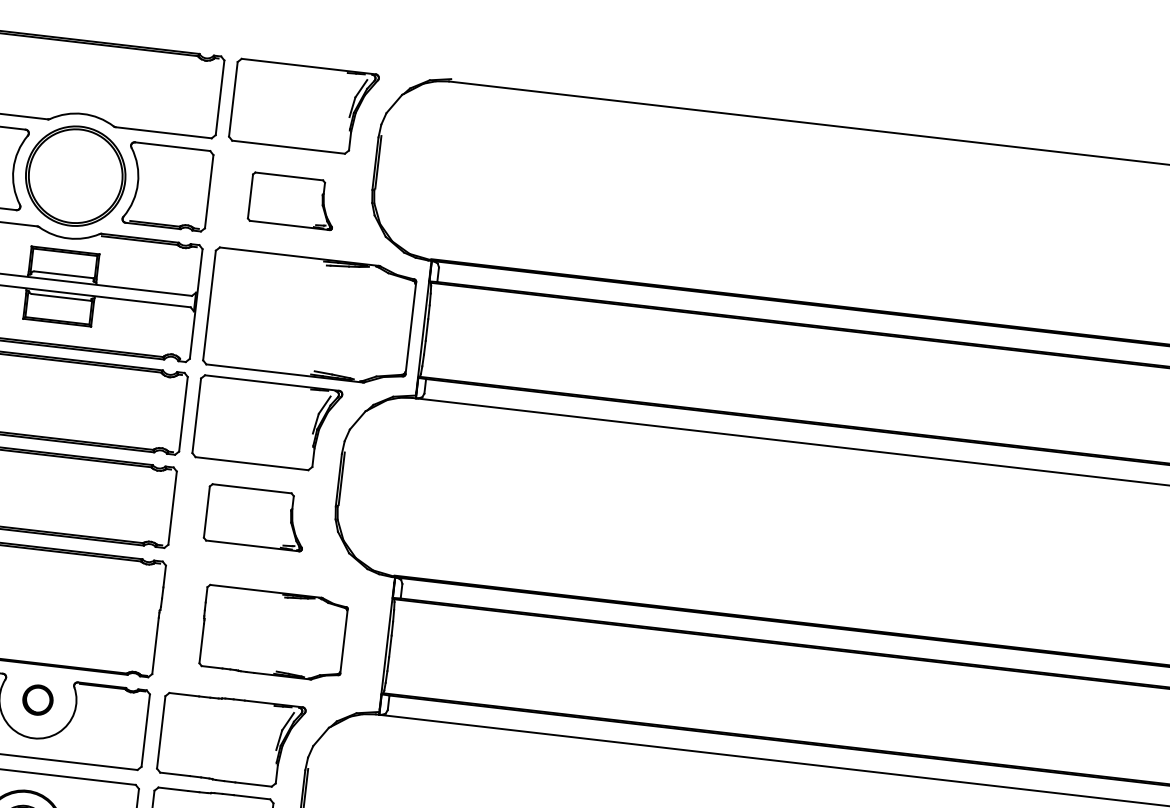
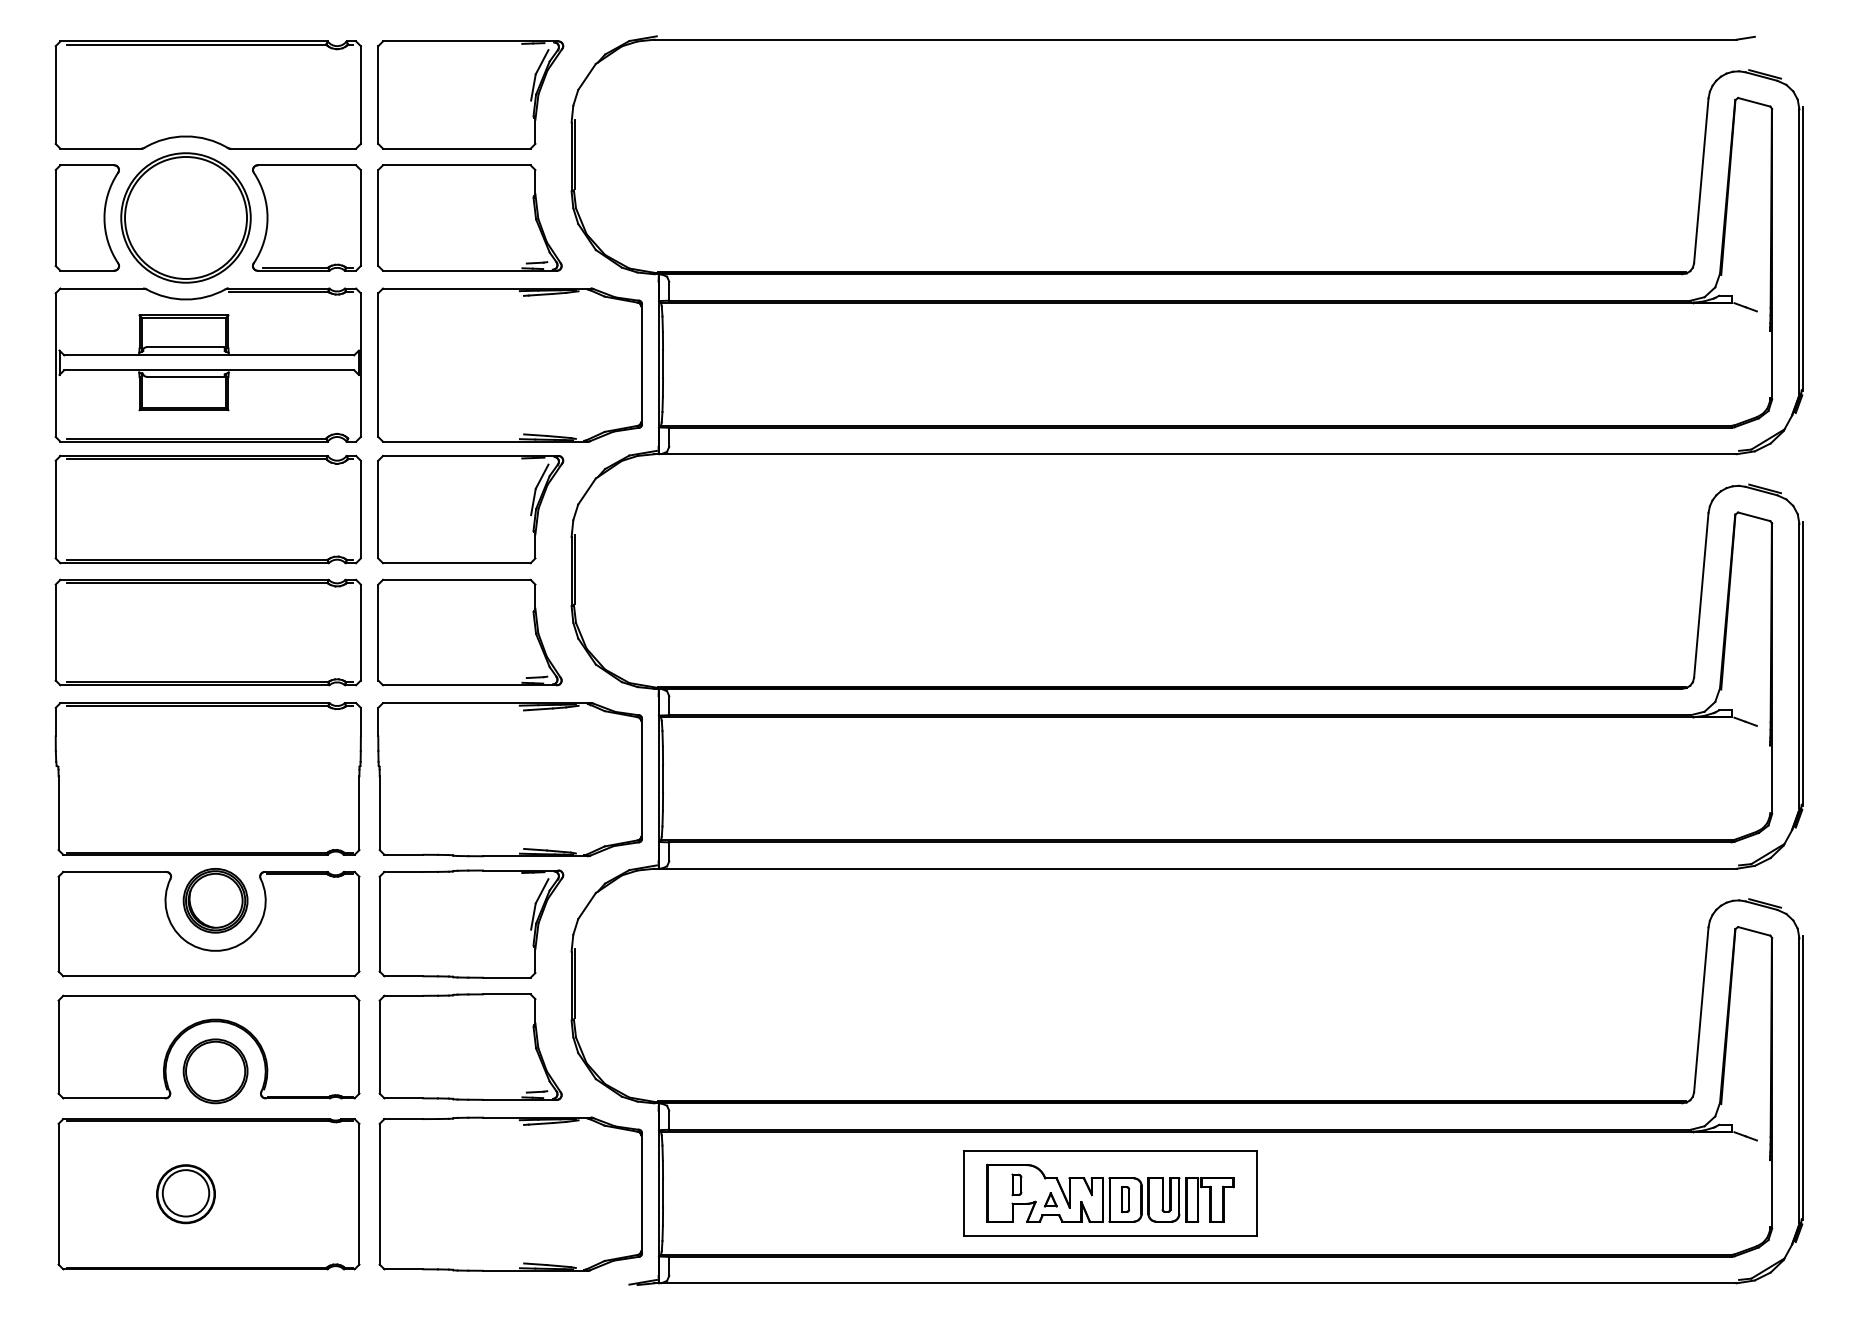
part: (292, 200) -> (469, 217), size x1.67
part: (255, 517) -> (469, 632), size x1.43
part: (273, 633) -> (509, 779), size x1.43
part: (37, 699) -> (215, 900), size x1.67

